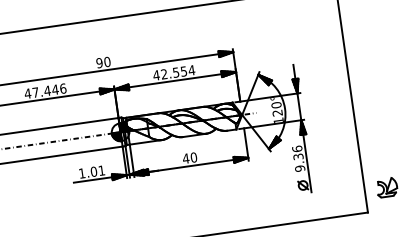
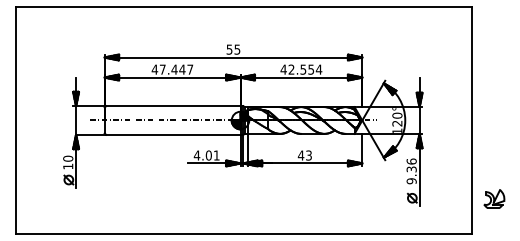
text: (103, 62) -> (233, 49), 90 -> 55
text: (63, 88) -> (190, 69), 47.446 -> 47.447
text: (194, 157) -> (309, 155), 40 -> 43
text: (81, 173) -> (196, 155), 1.01 -> 4.01
part: (387, 187) -> (494, 198), moved

